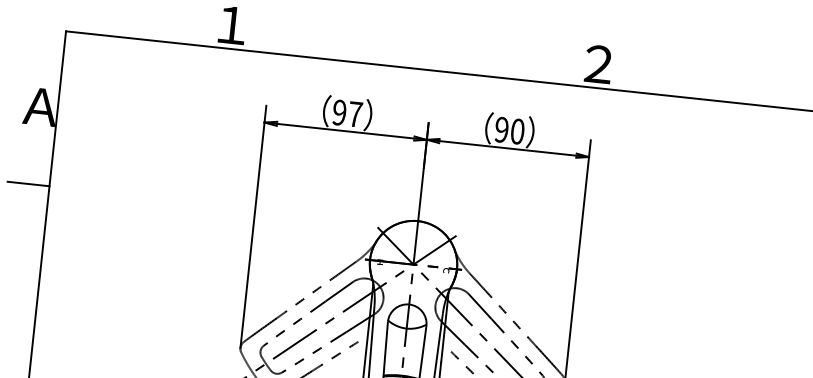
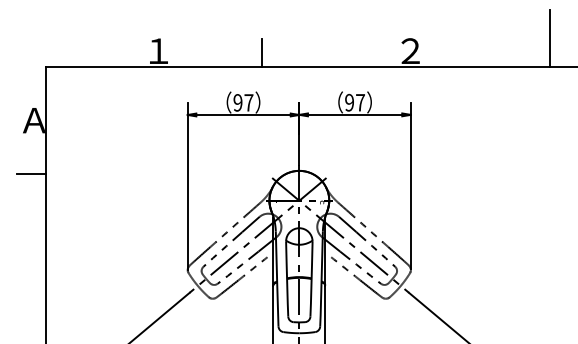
line: (382, 43) -> (262, 52), added
line: (802, 67) -> (549, 38), added
text: (517, 131) -> (360, 102), 90 -> 97

